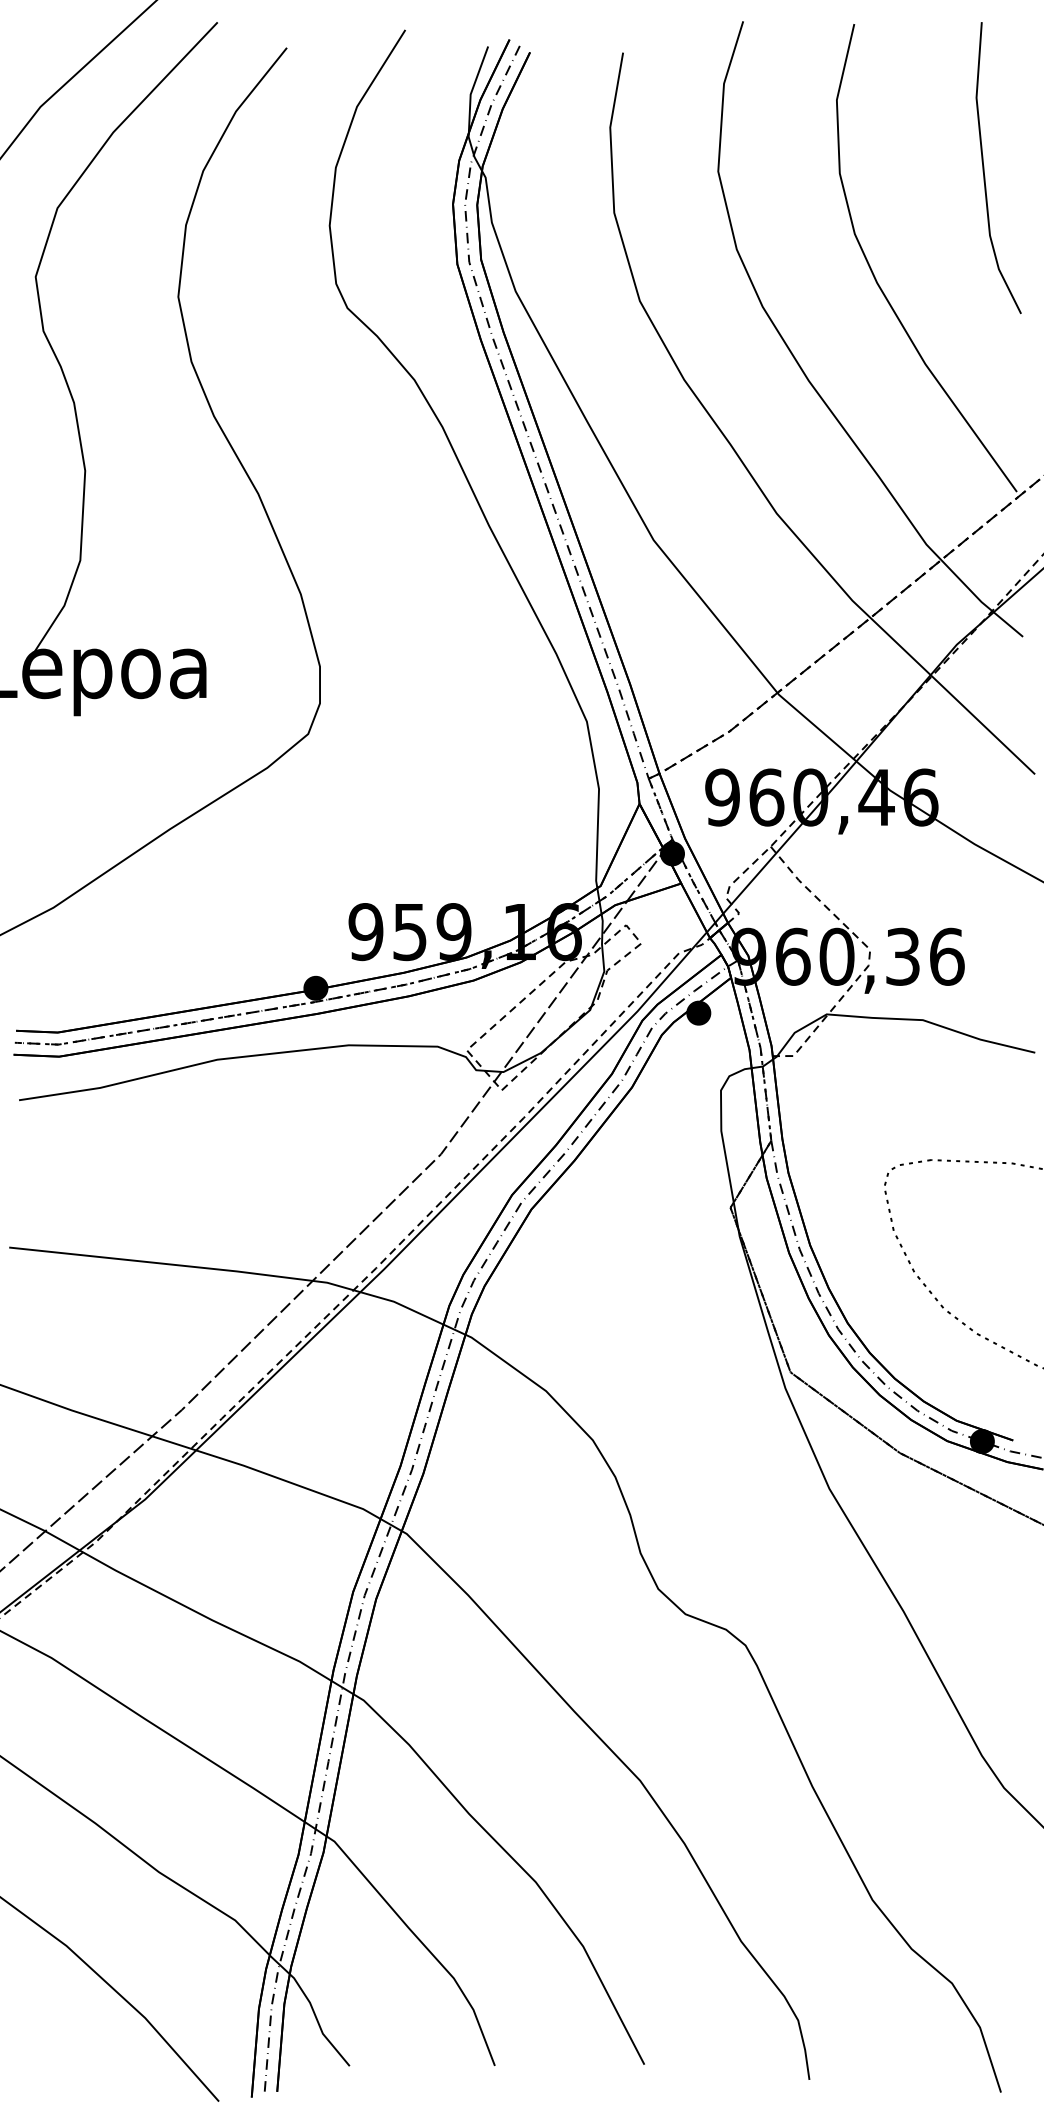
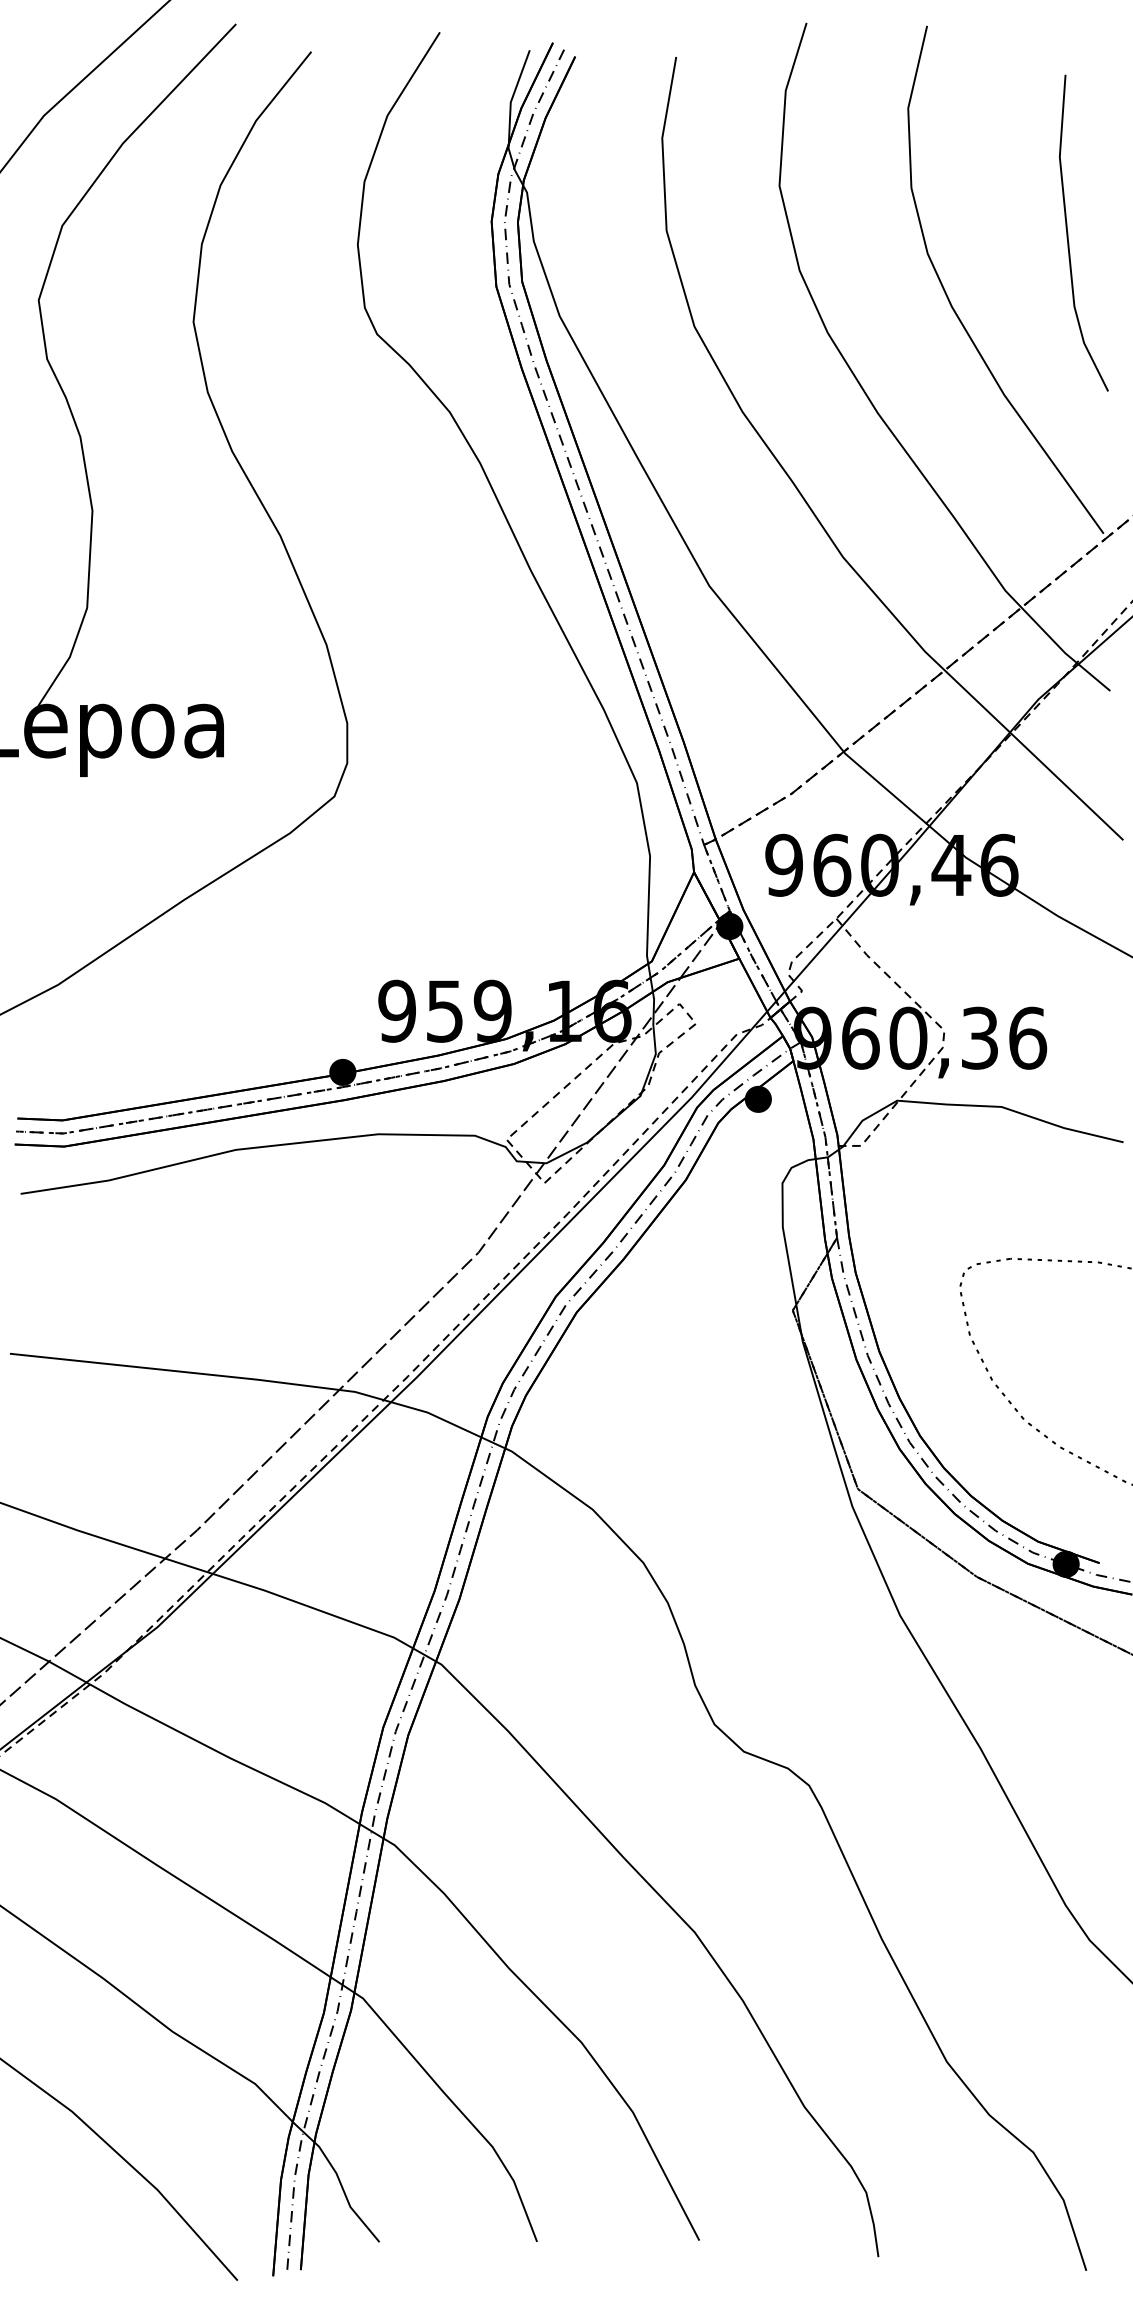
line: (984, 167) -> (1068, 232), moved

